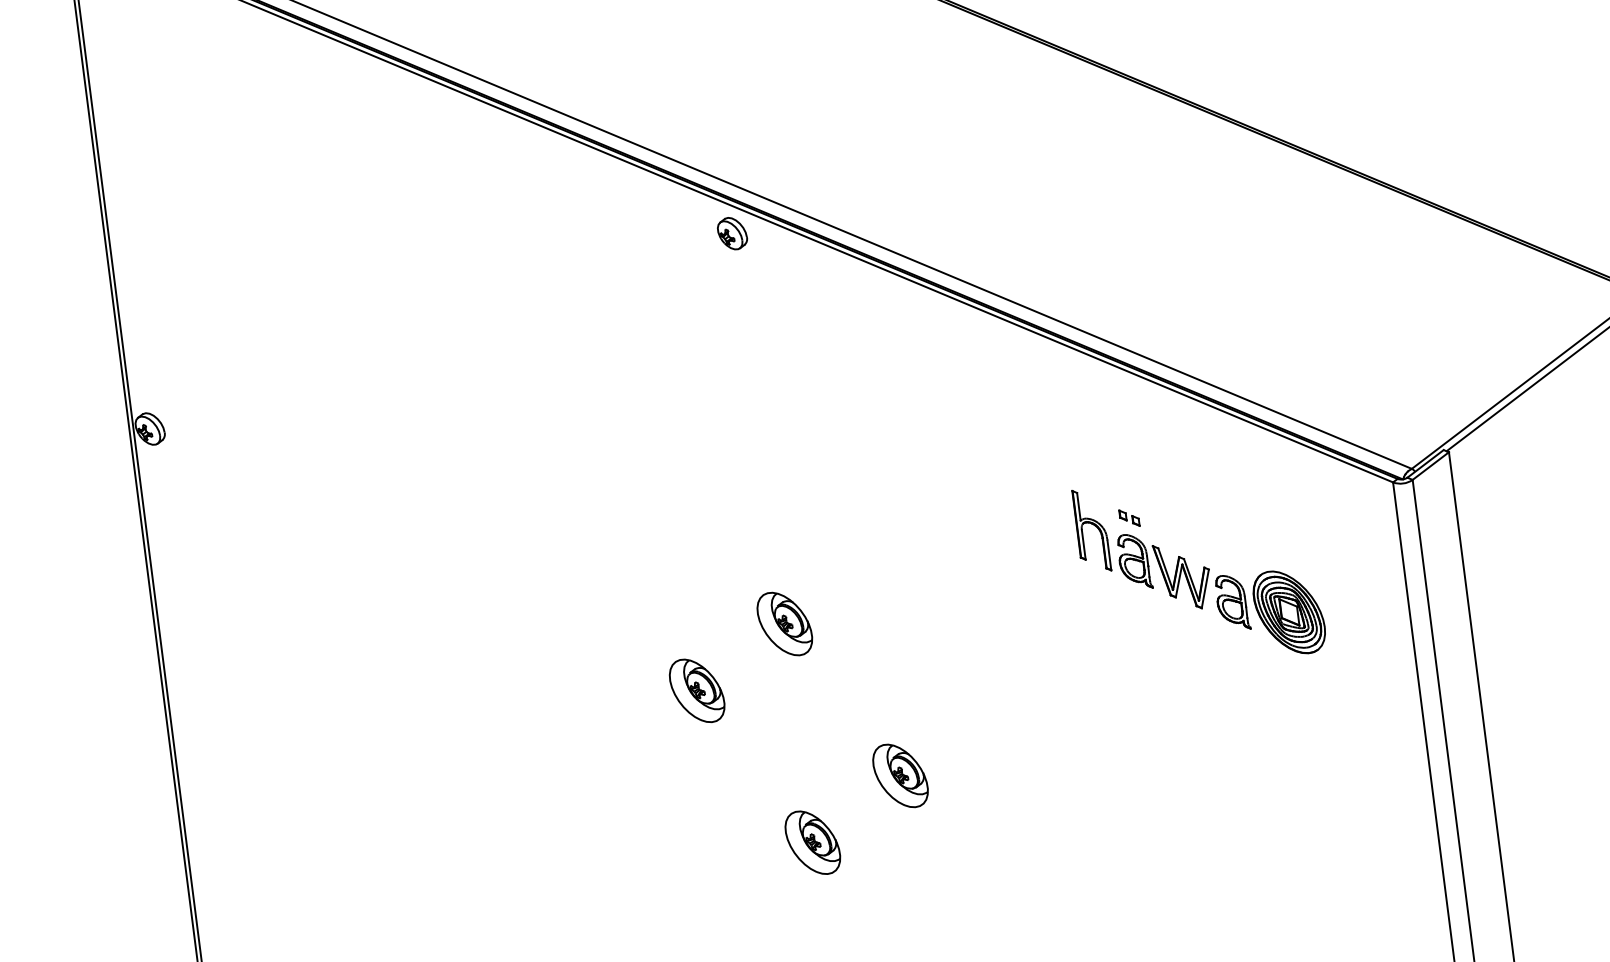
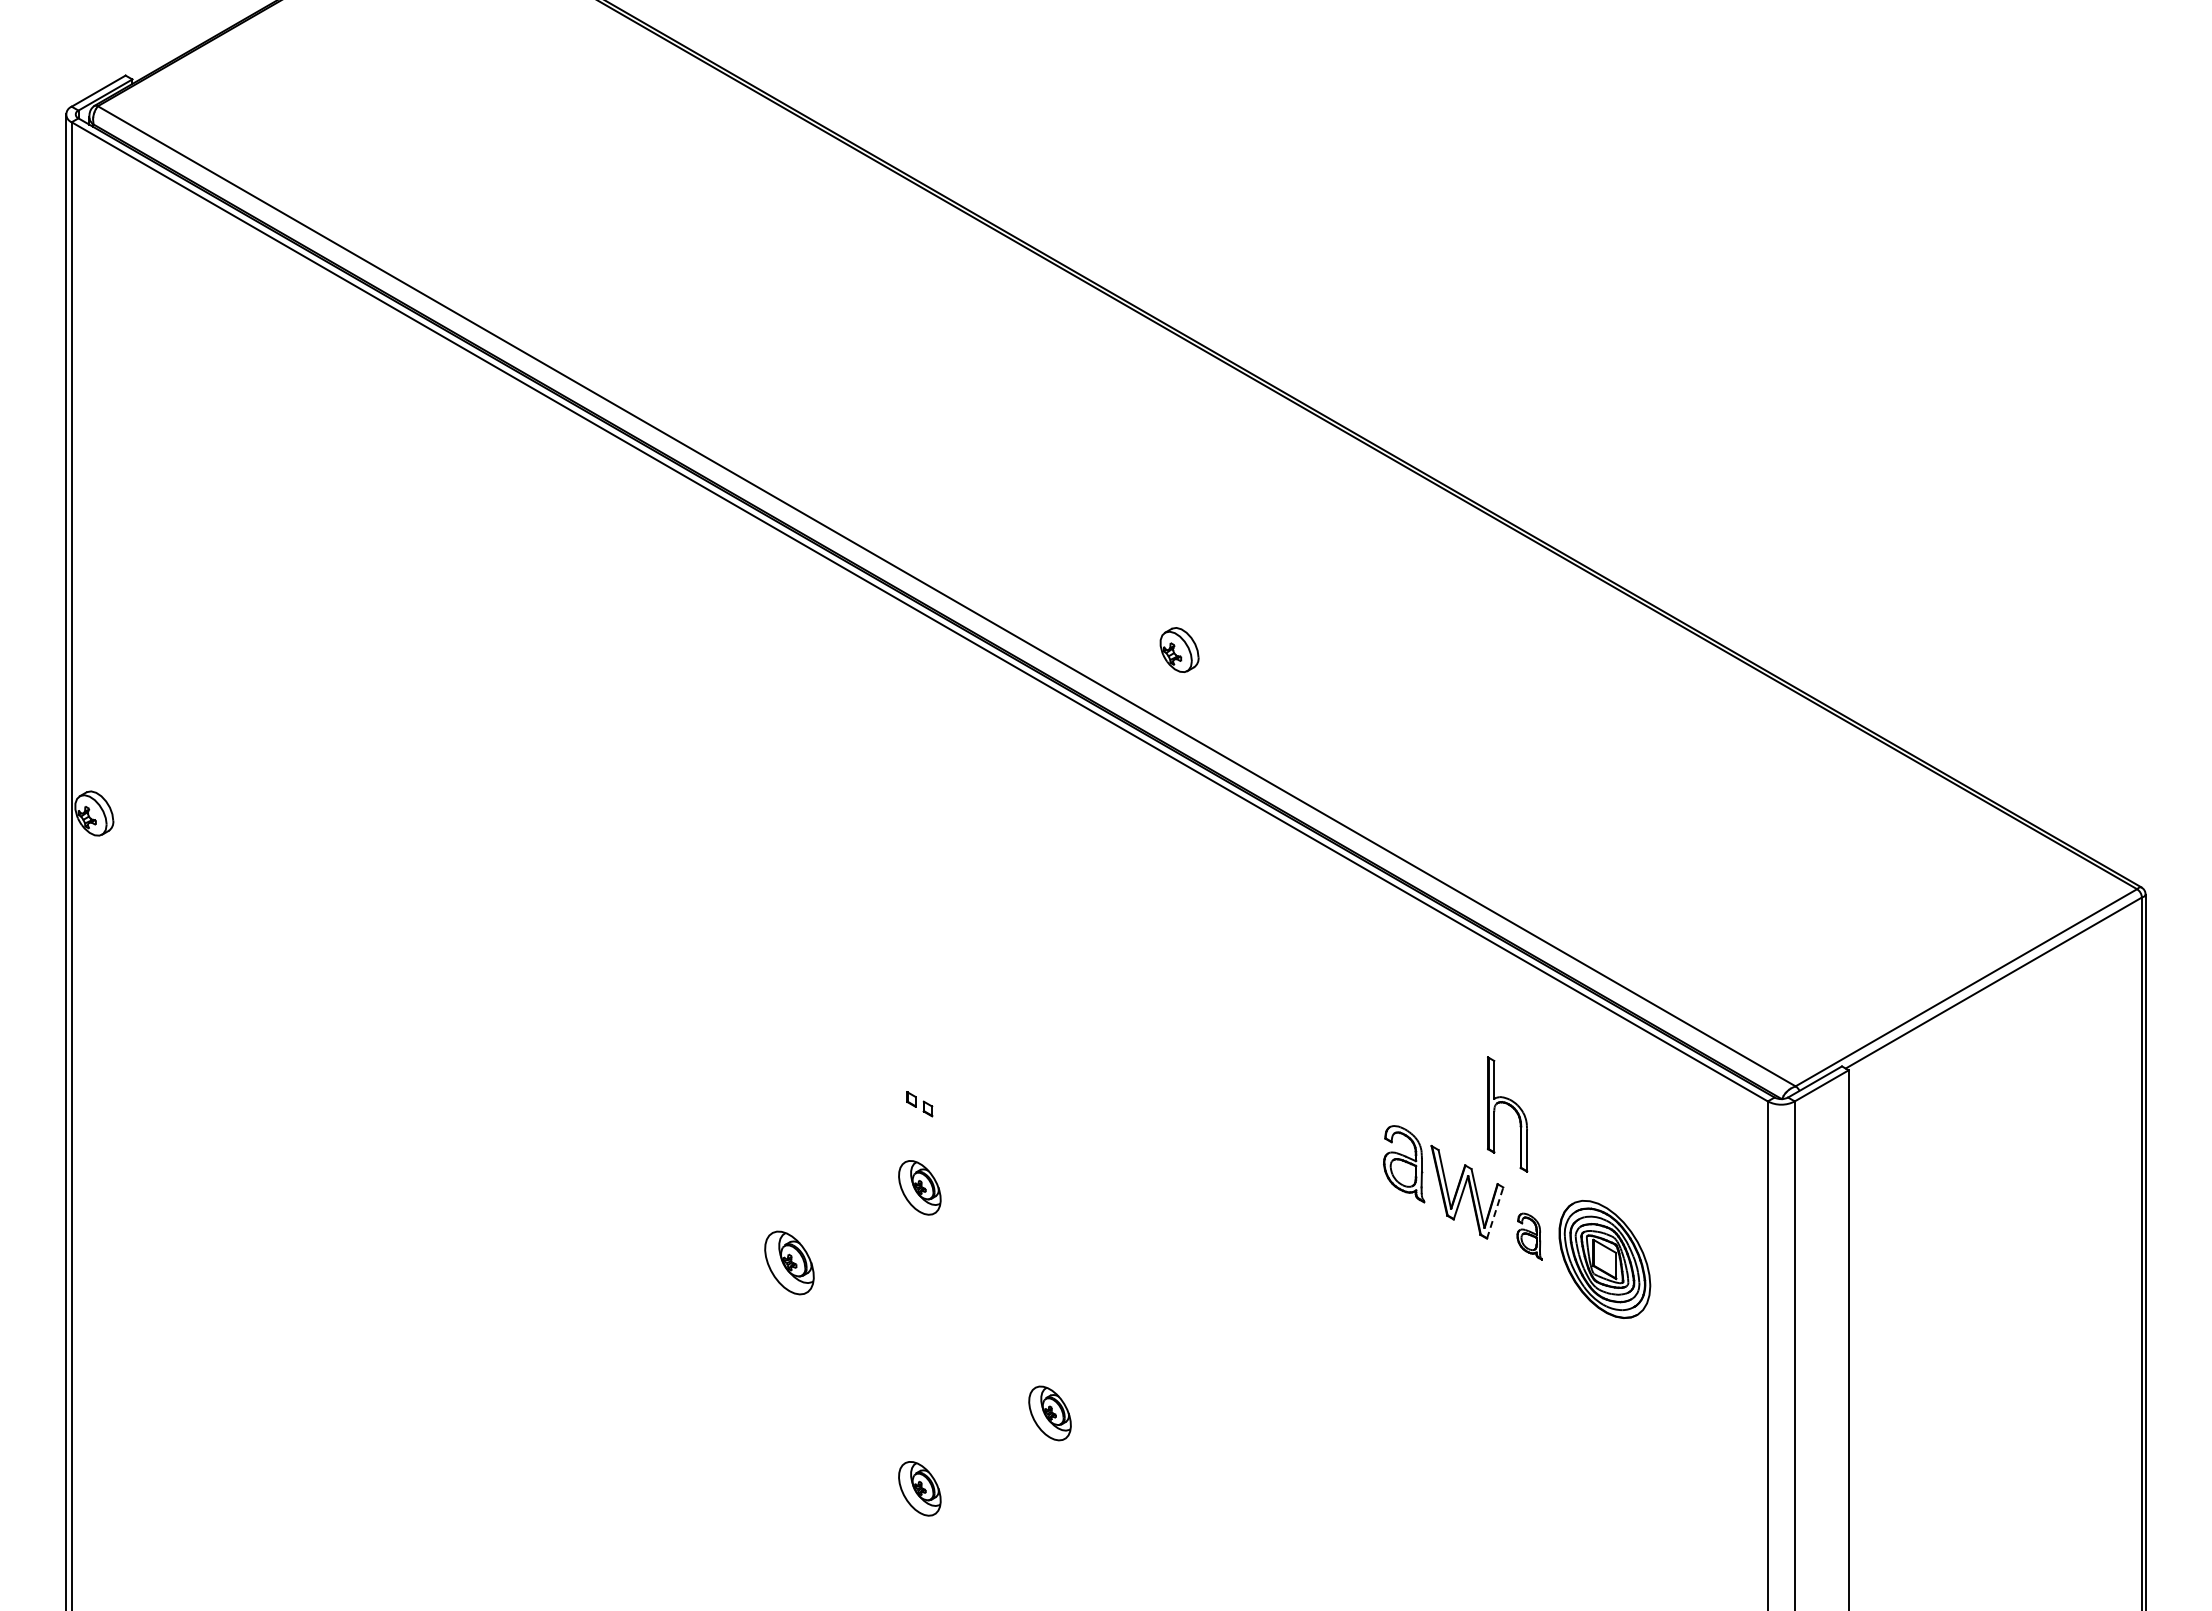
part: (732, 233) -> (1179, 649), moved
part: (1129, 518) -> (919, 1104), moved
part: (1094, 525) -> (1512, 1108), moved
line: (1205, 589) -> (1495, 1213), solid -> dashed
part: (1232, 602) -> (1529, 1236), size x0.6
part: (784, 623) -> (919, 1187), size x0.6
part: (697, 690) -> (789, 1262), size x0.7
part: (900, 776) -> (1049, 1413), size x0.6
part: (812, 842) -> (919, 1488), size x0.6

